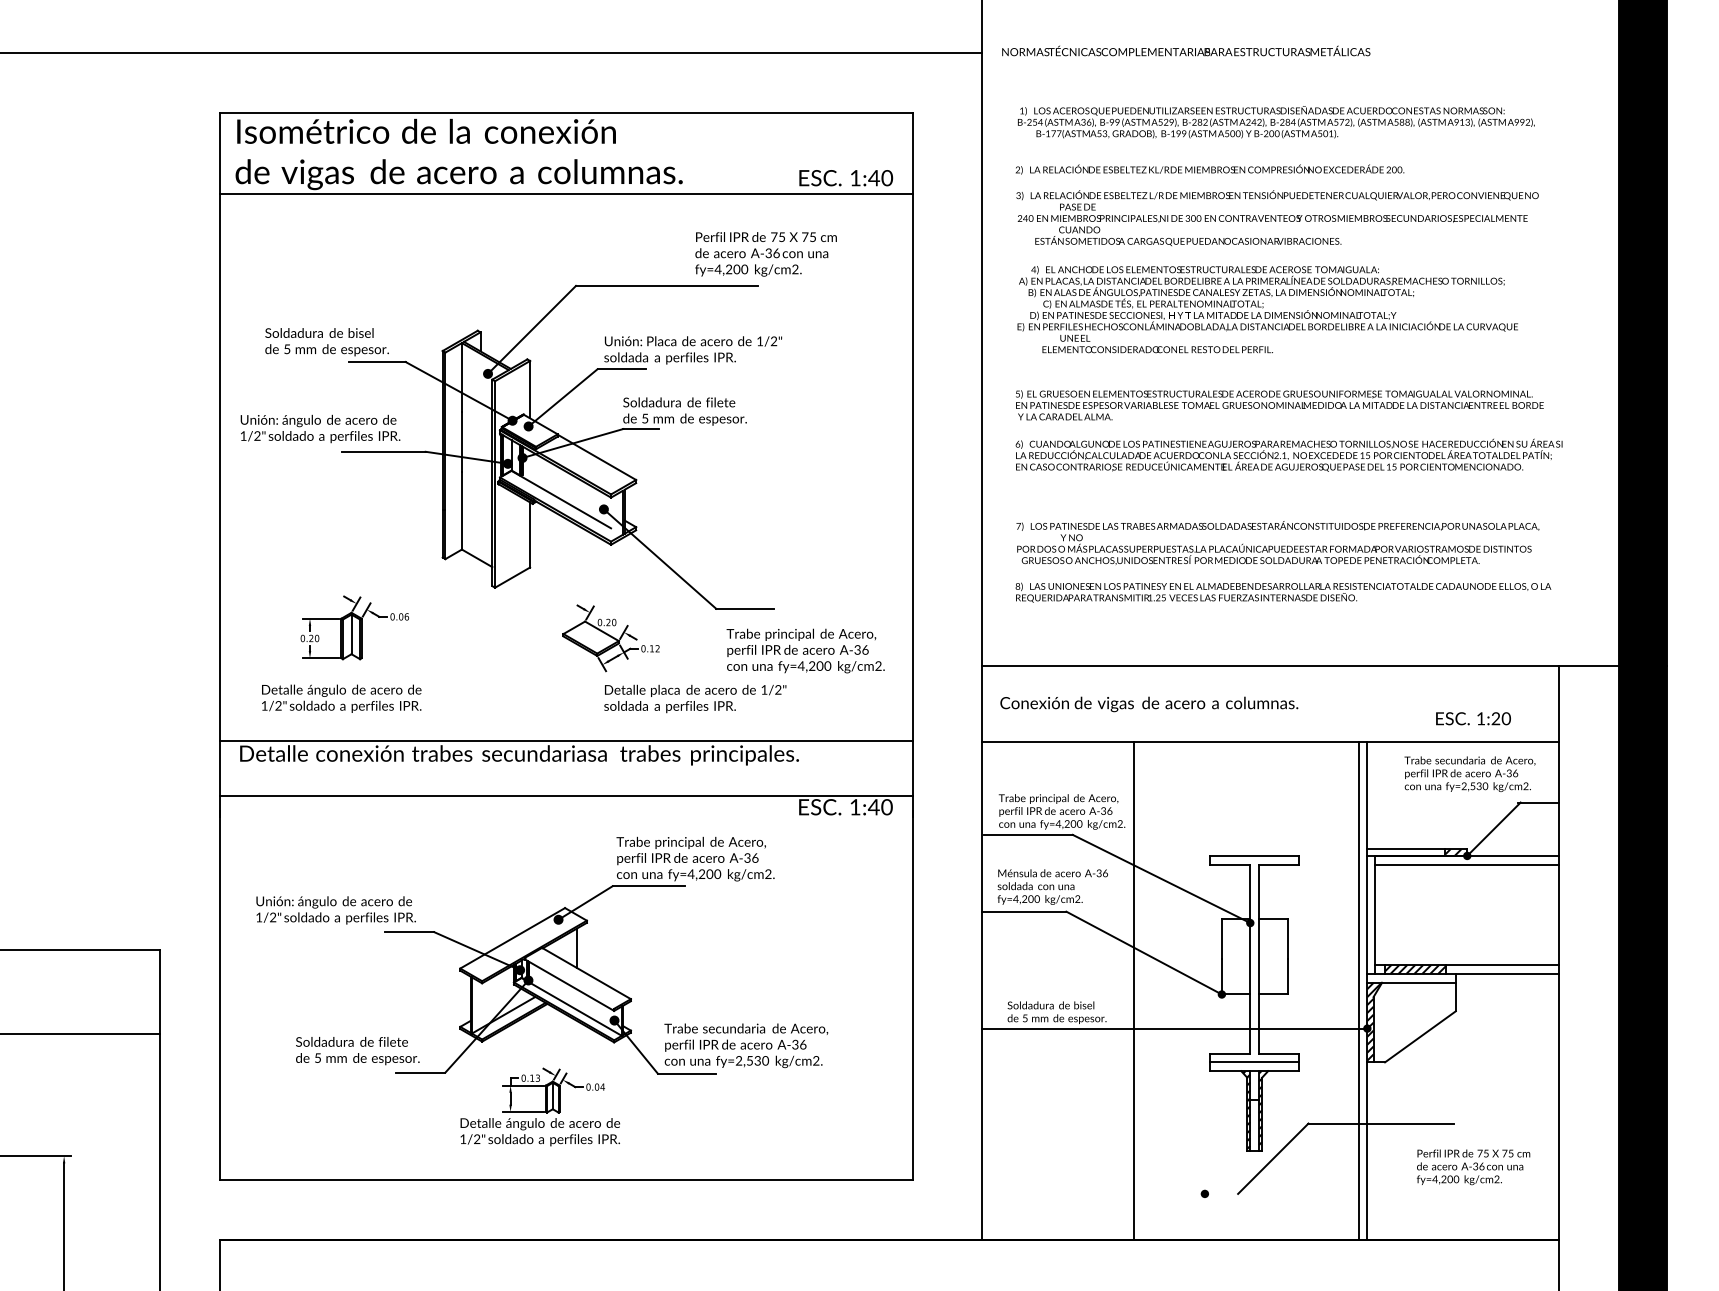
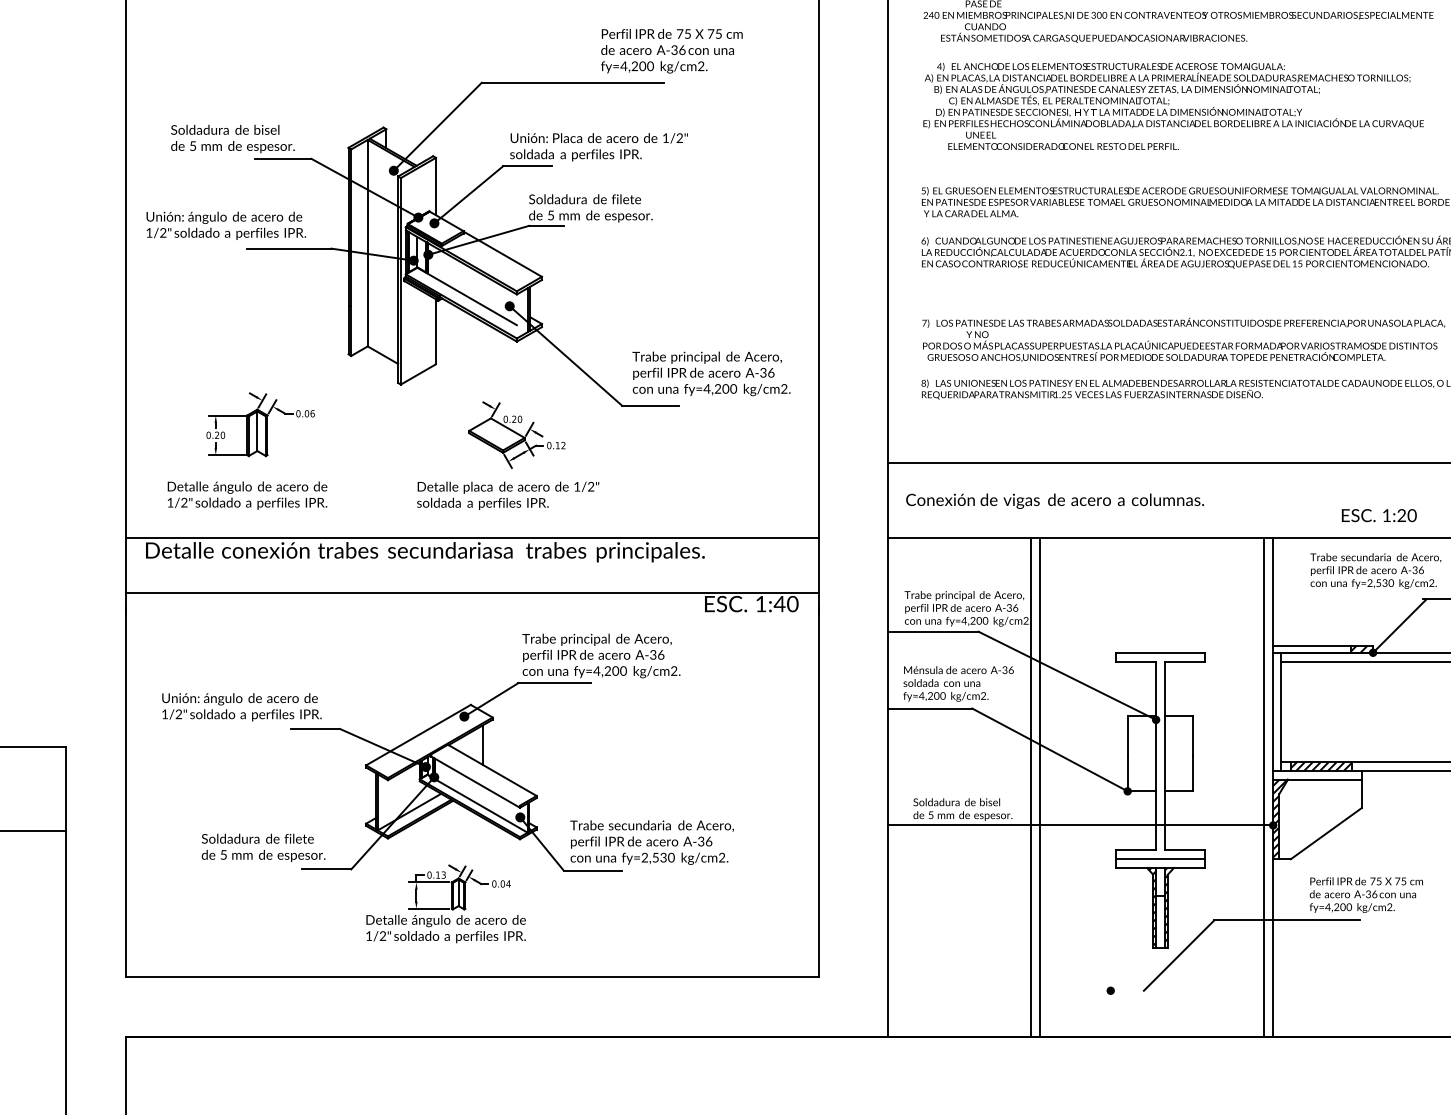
text: (805, 650) -> (711, 373), moved
text: (695, 698) -> (508, 495), moved
line: (1125, 990) -> (1031, 787), added
text: (1473, 1167) -> (1366, 895), moved

